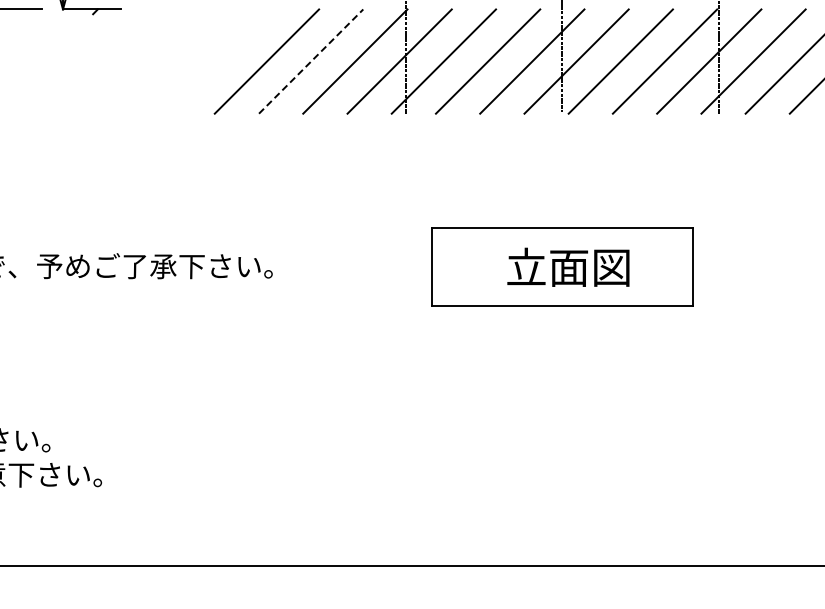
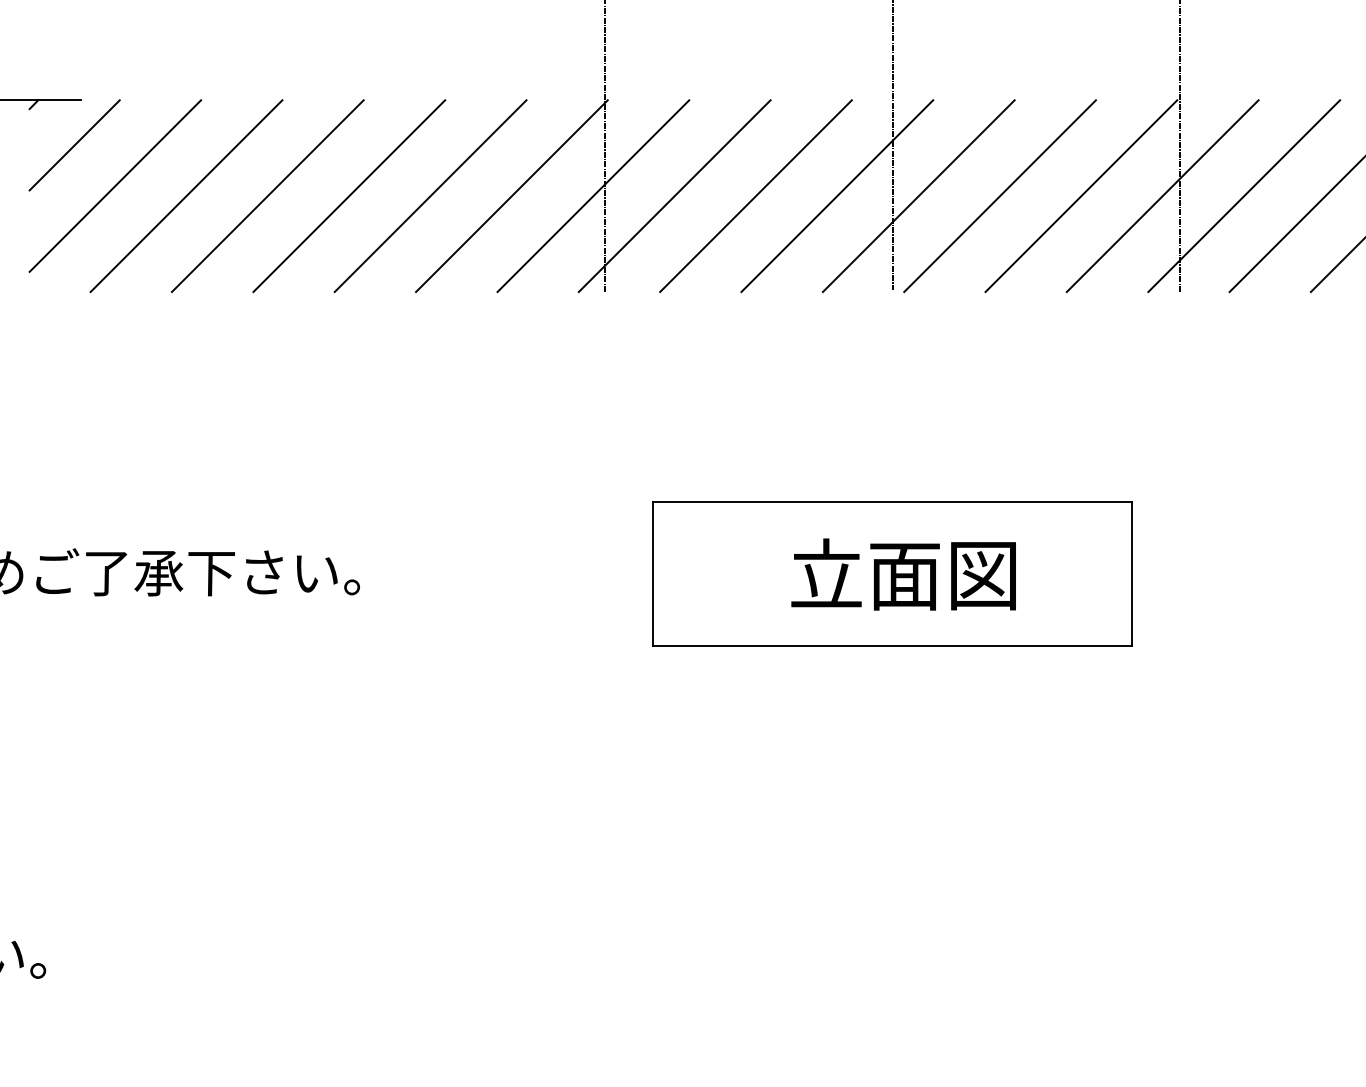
line: (117, 33) -> (74, 144), added
line: (139, 55) -> (114, 184), added
line: (178, 61) -> (186, 196), added
line: (222, 61) -> (267, 196), added
line: (311, 61) -> (431, 196), dashed -> solid

